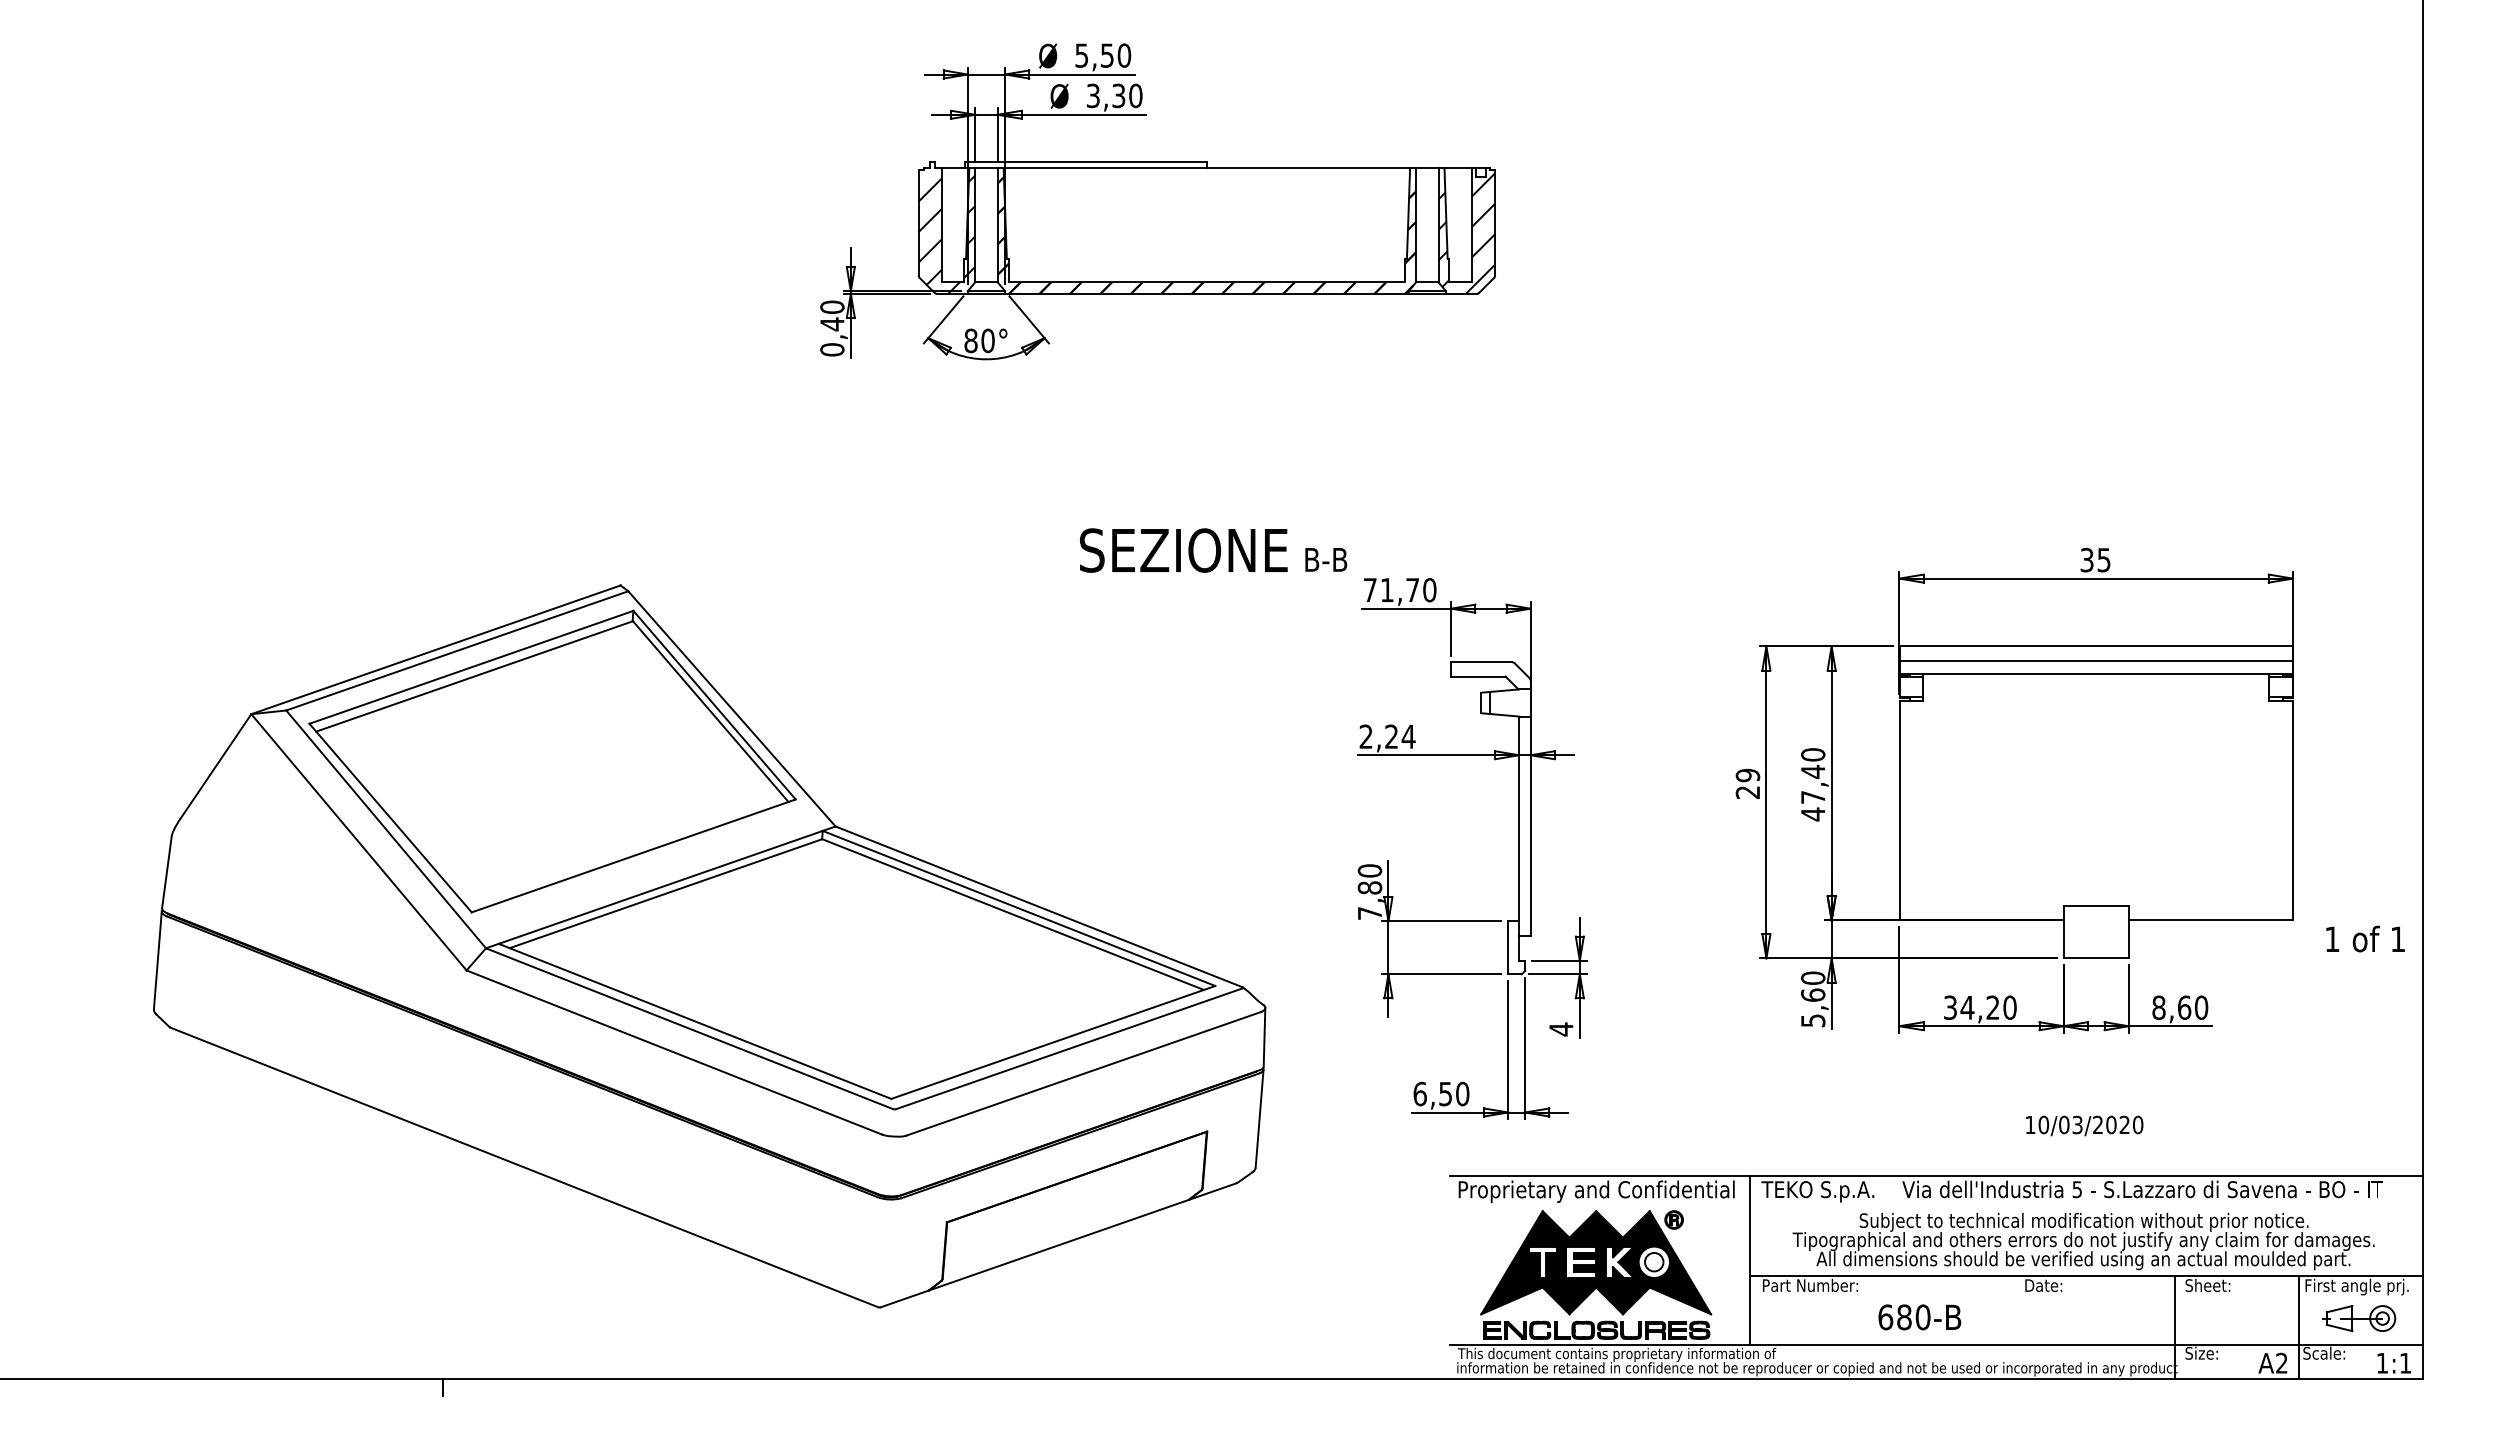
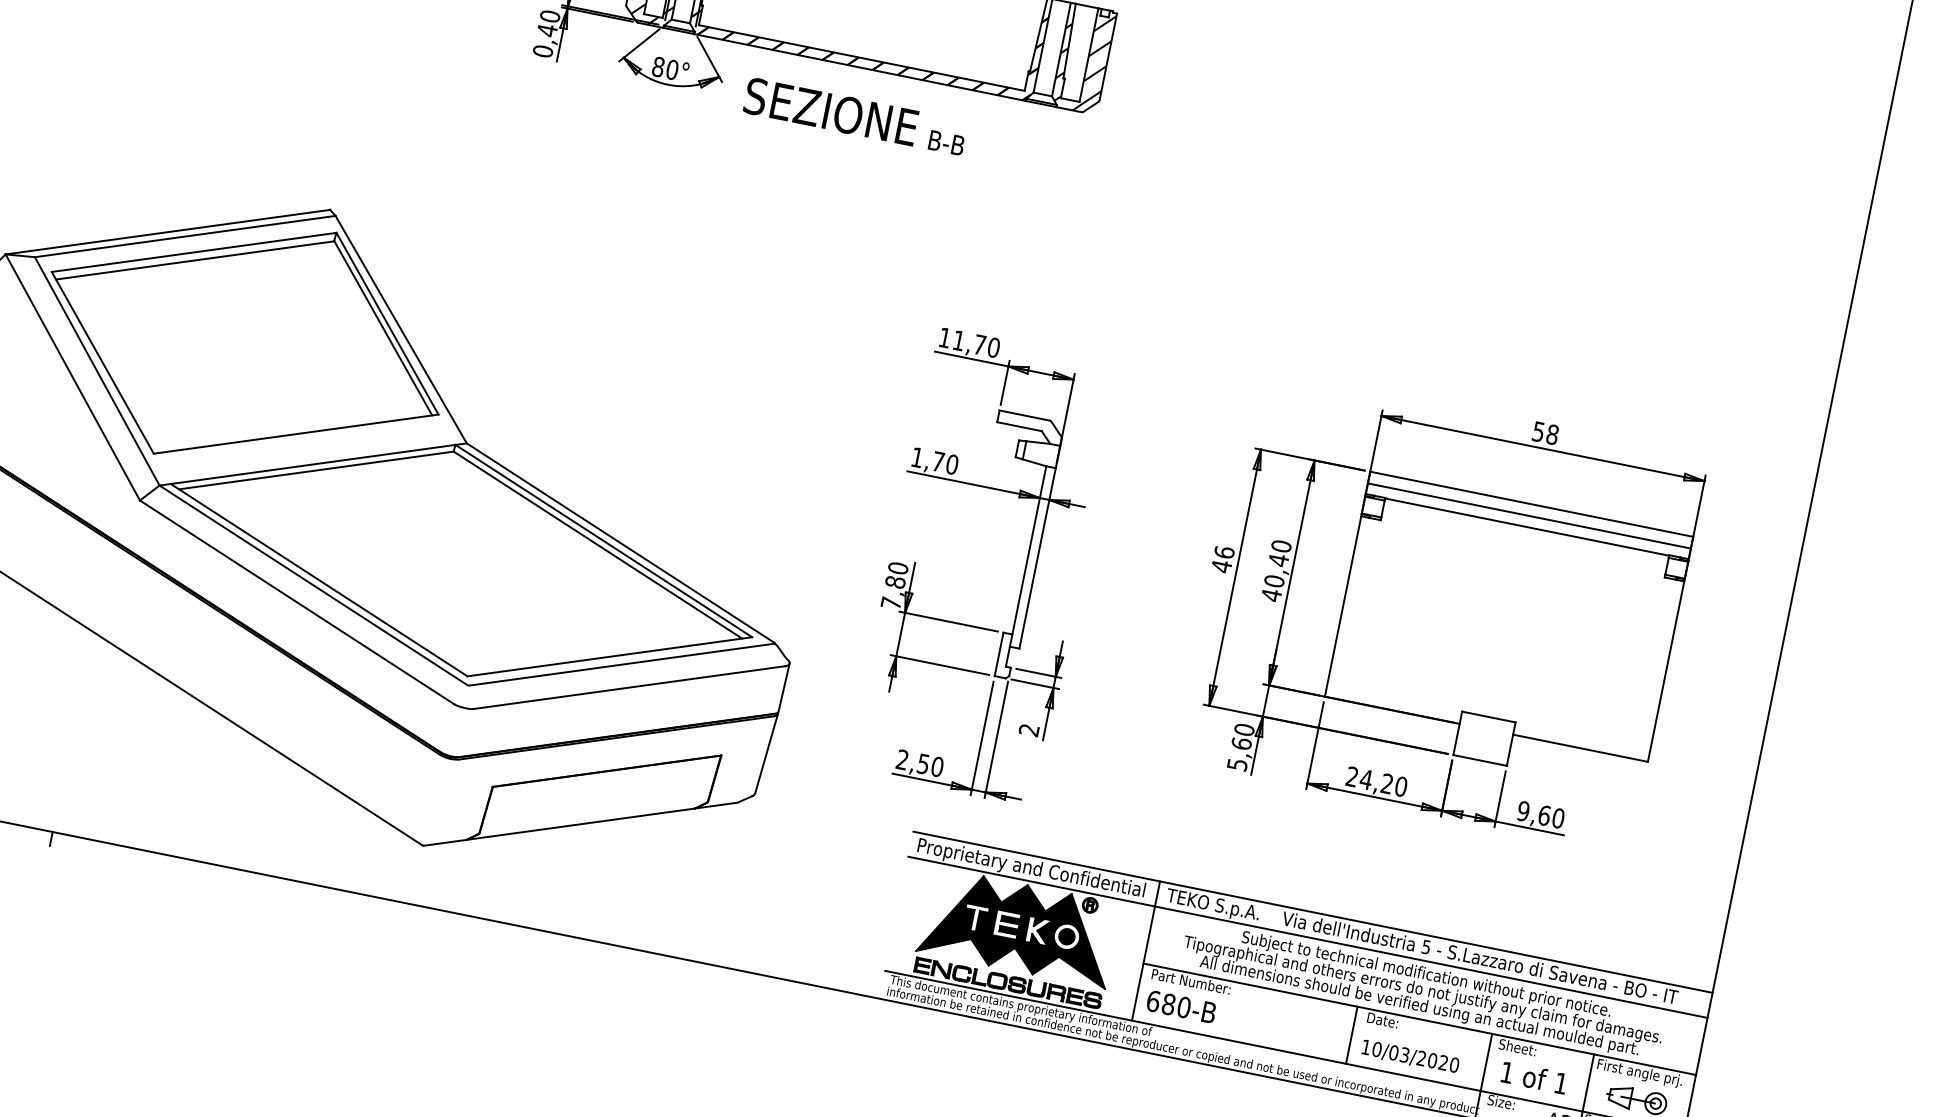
text: (1213, 550) -> (855, 116), moved
text: (2095, 559) -> (1545, 432), 35 -> 58
text: (1370, 589) -> (945, 337), 71,70 -> 11,70
text: (1387, 736) -> (934, 460), 2,24 -> 1,70
text: (1747, 783) -> (1222, 559), 29 -> 46
text: (1813, 797) -> (1274, 581), 47,40 -> 40,40
text: (2365, 938) -> (1534, 1077), moved
text: (1950, 1007) -> (1352, 776), 34,20 -> 24,20
text: (2158, 1007) -> (1523, 811), 8,60 -> 9,60
text: (1561, 1029) -> (1029, 730), 4 -> 2
text: (1419, 1093) -> (902, 759), 6,50 -> 2,50
text: (2084, 1125) -> (1410, 1056), moved
line: (1936, 1206) -> (1307, 937), added
fill: (1654, 1261) -> (1067, 936), added
line: (2010, 1310) -> (1351, 1035), added
text: (1919, 1317) -> (1181, 1007), moved

